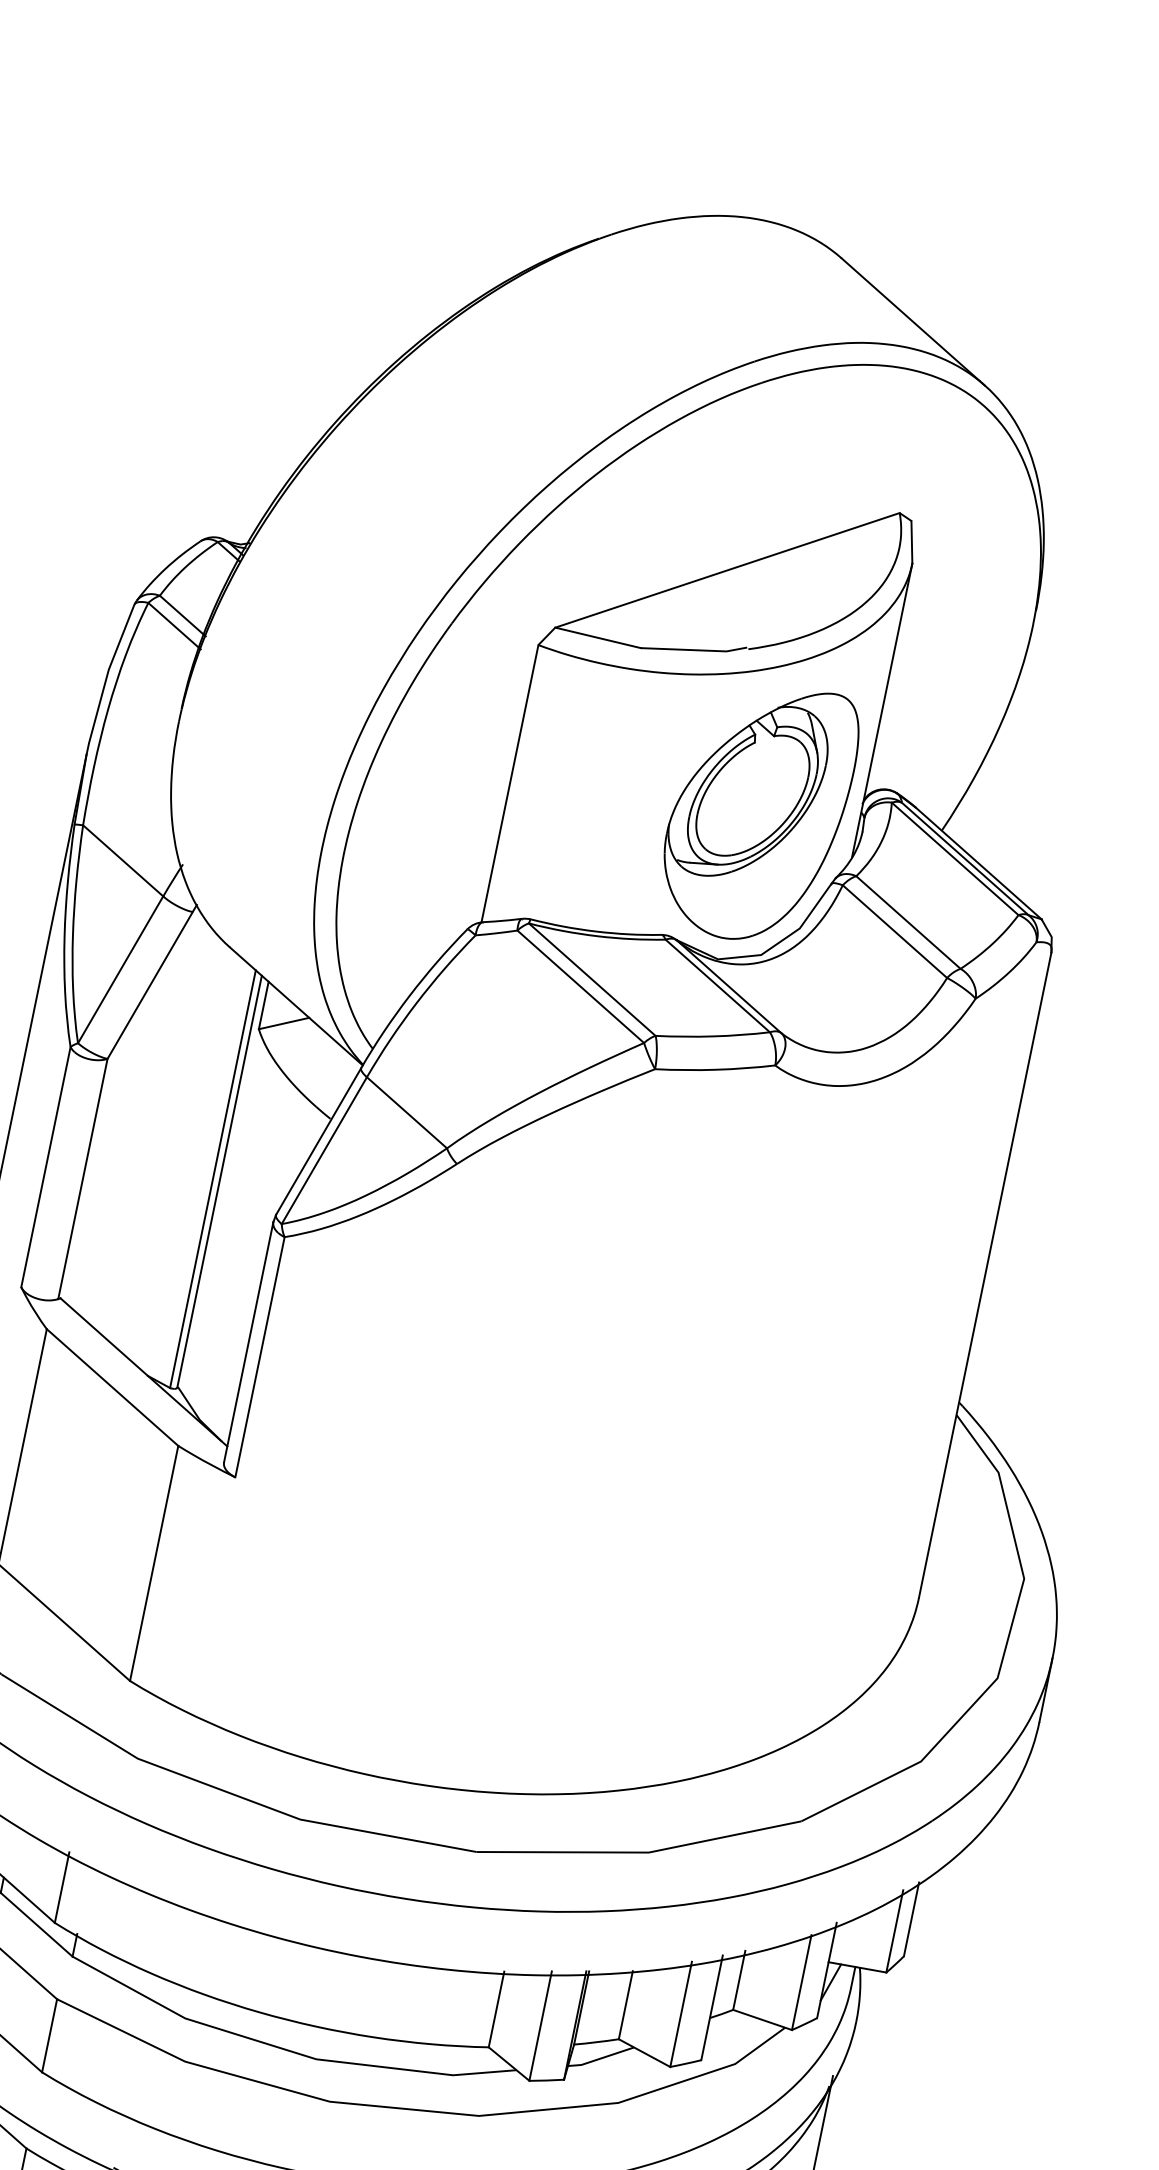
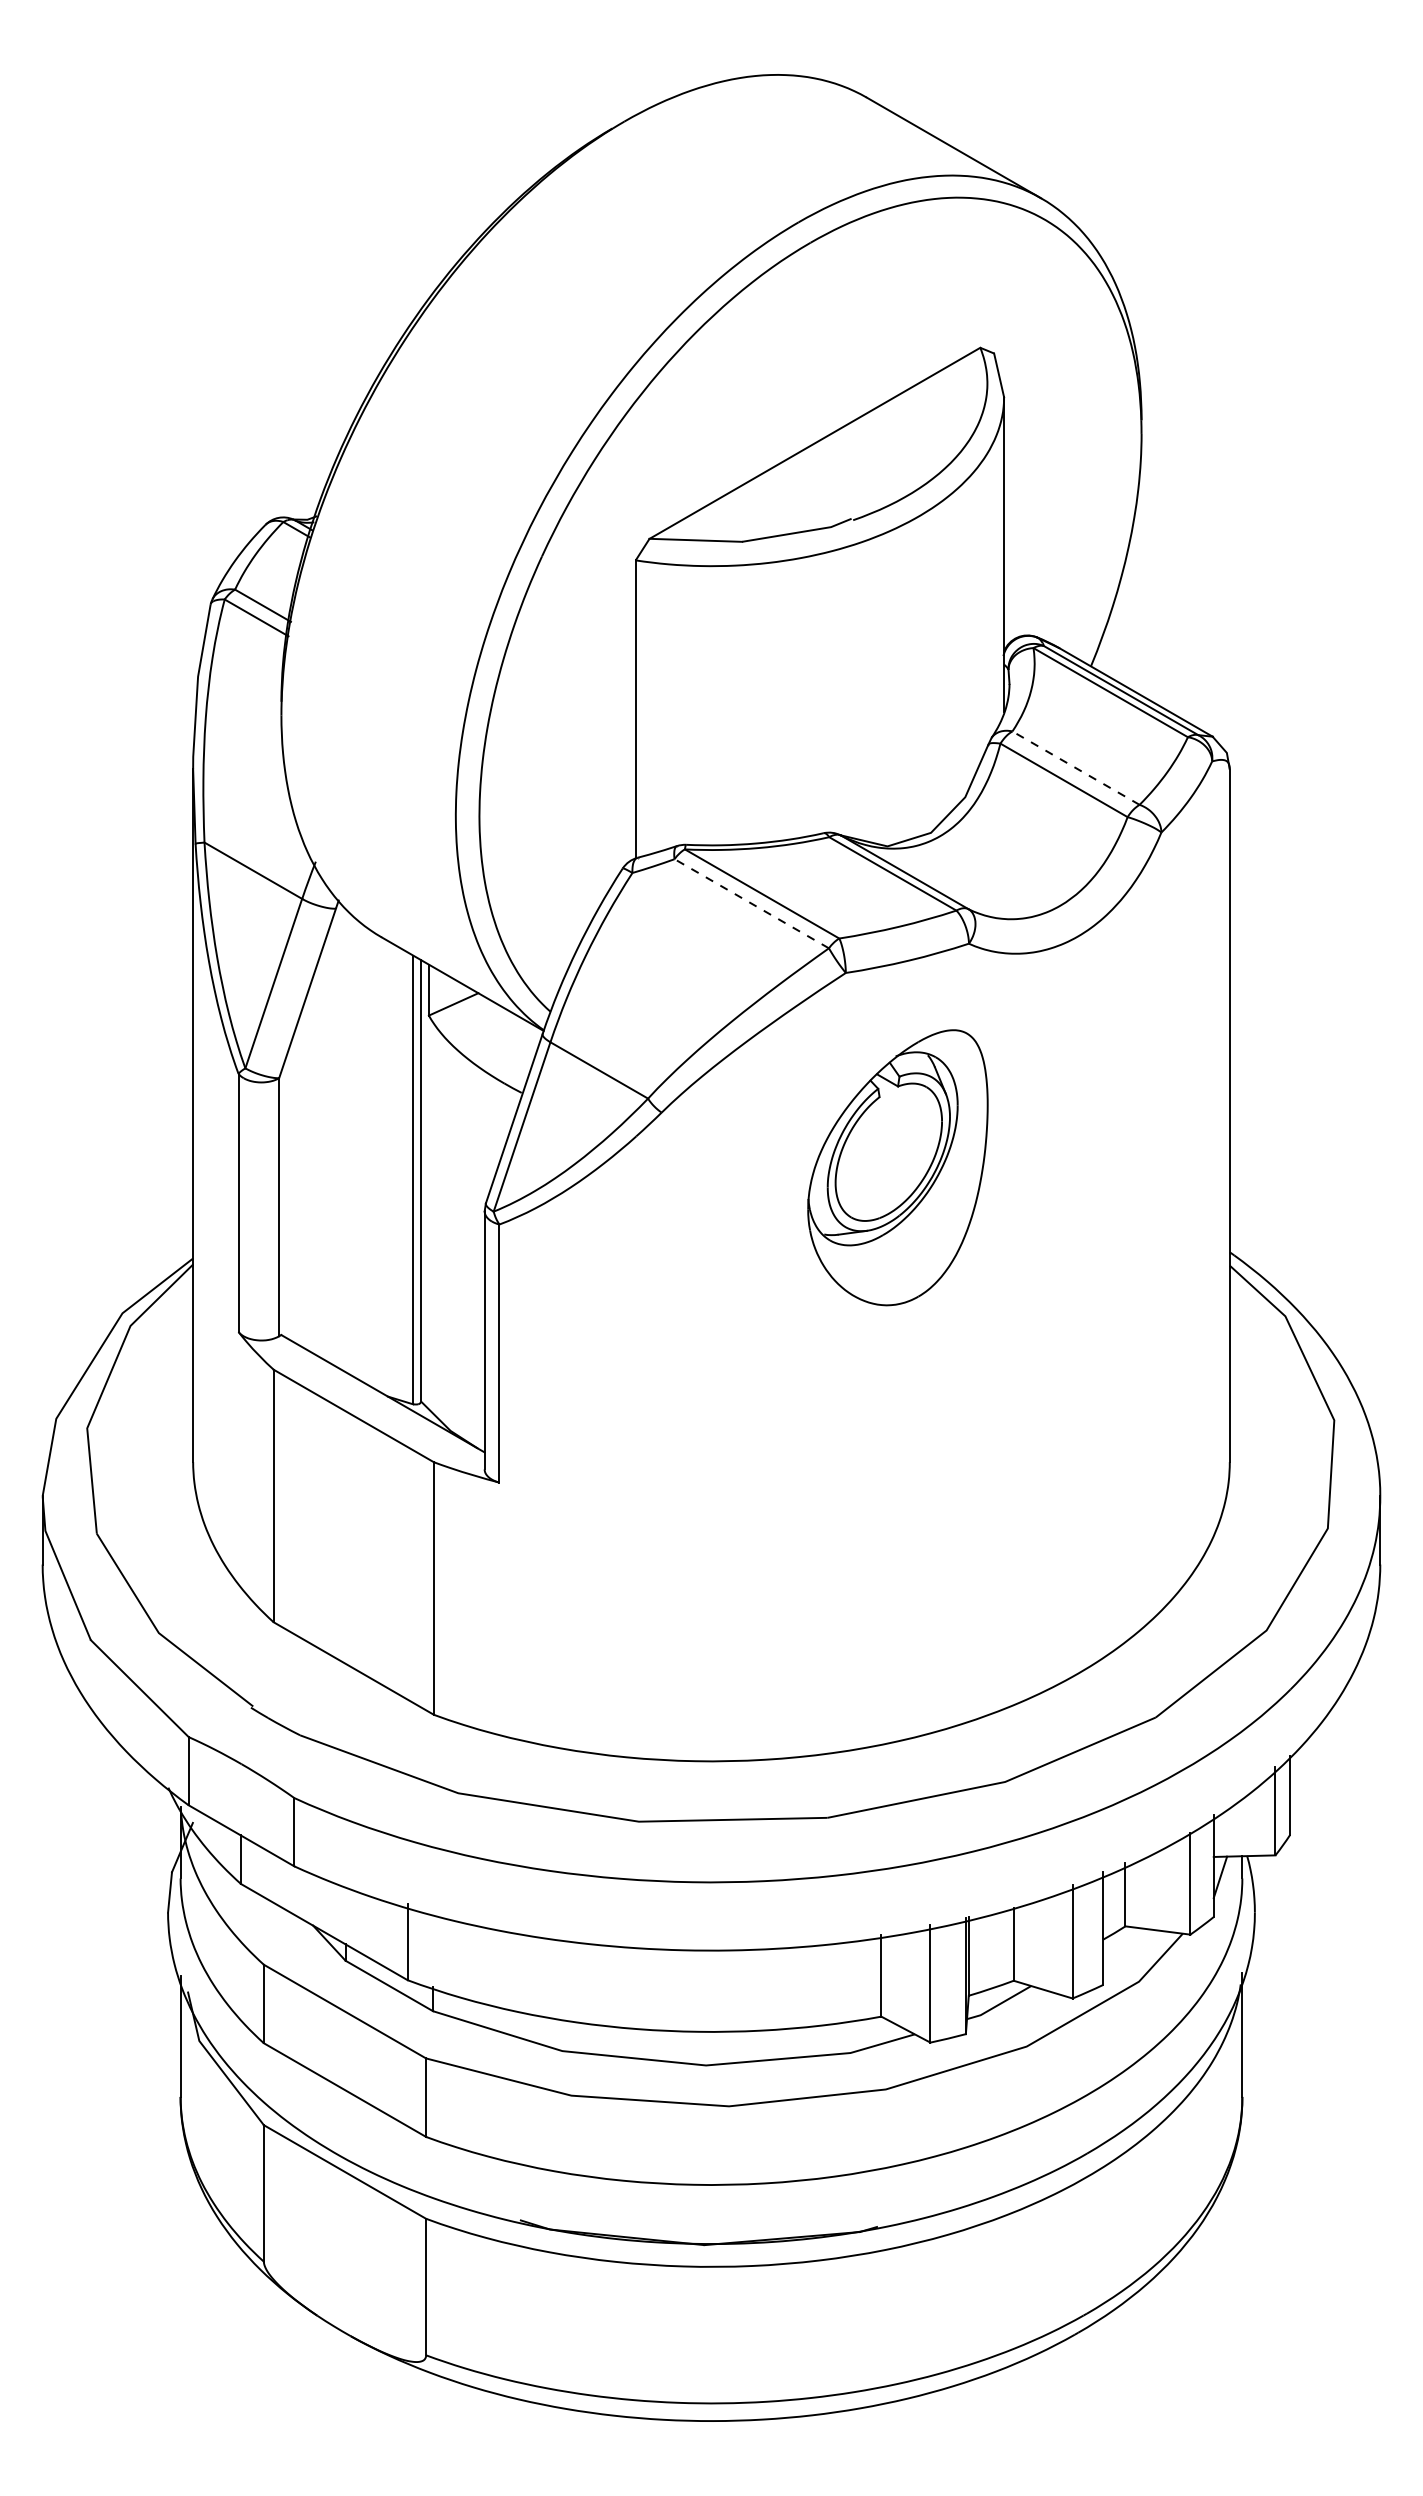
part: (758, 811) -> (897, 1167), moved
line: (908, 921) -> (1075, 767), solid -> dashed
line: (580, 986) -> (751, 903), solid -> dashed

